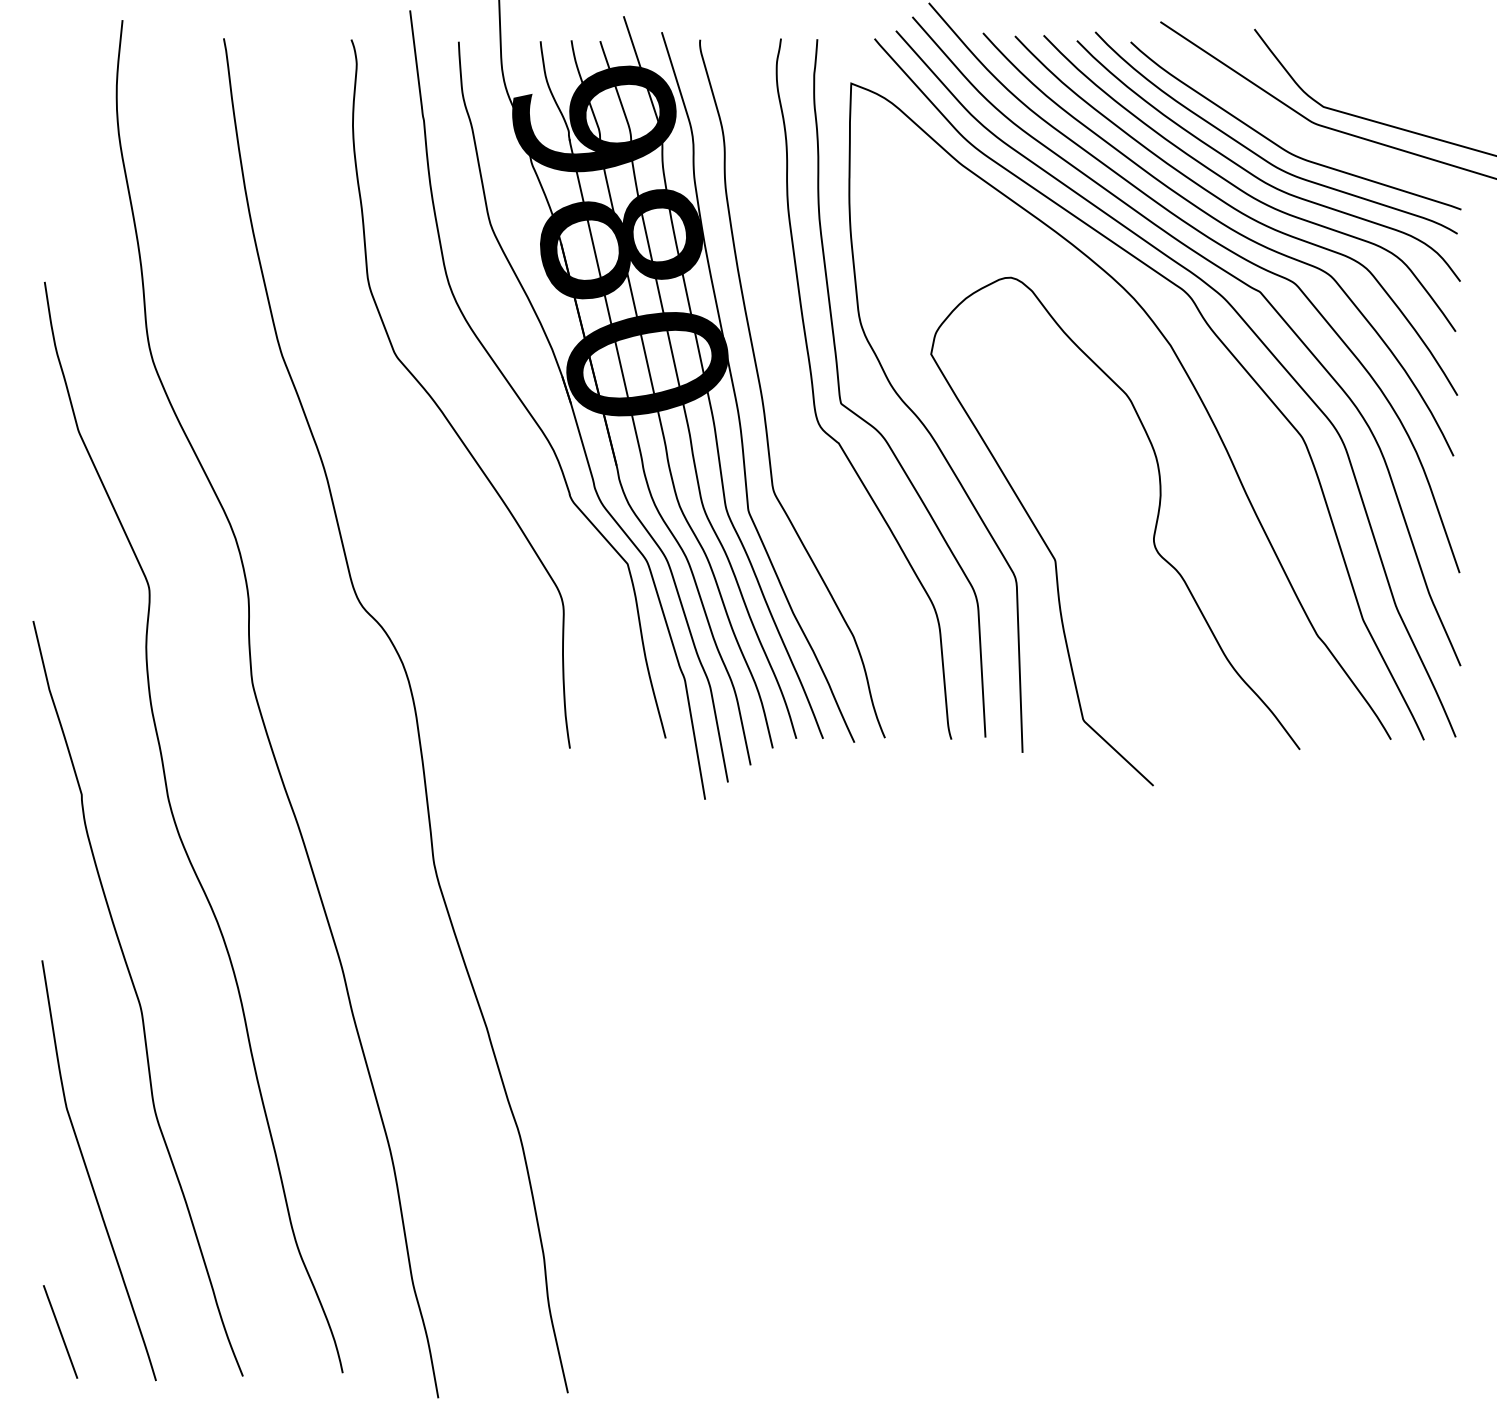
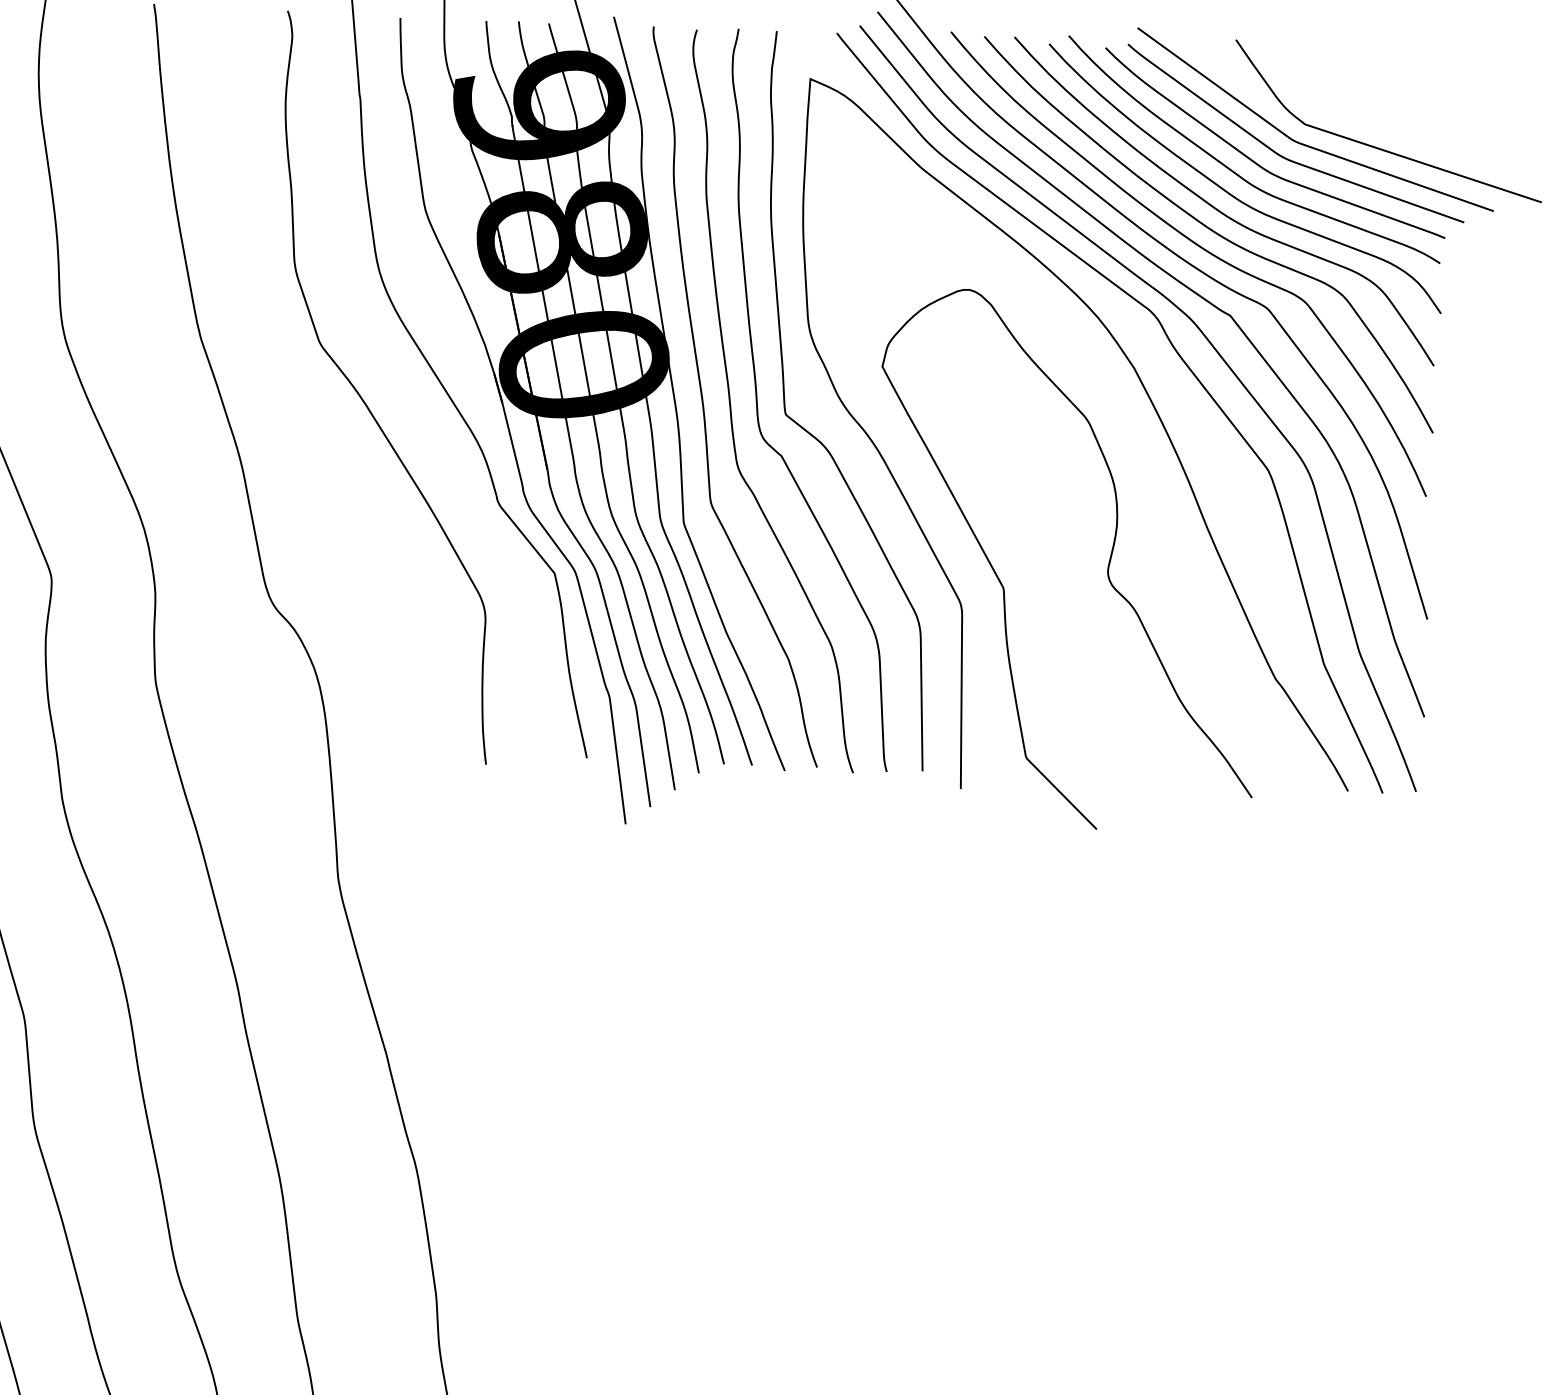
curve: (1303, 137) -> (1282, 155), added
curve: (789, 399) -> (731, 407), added

